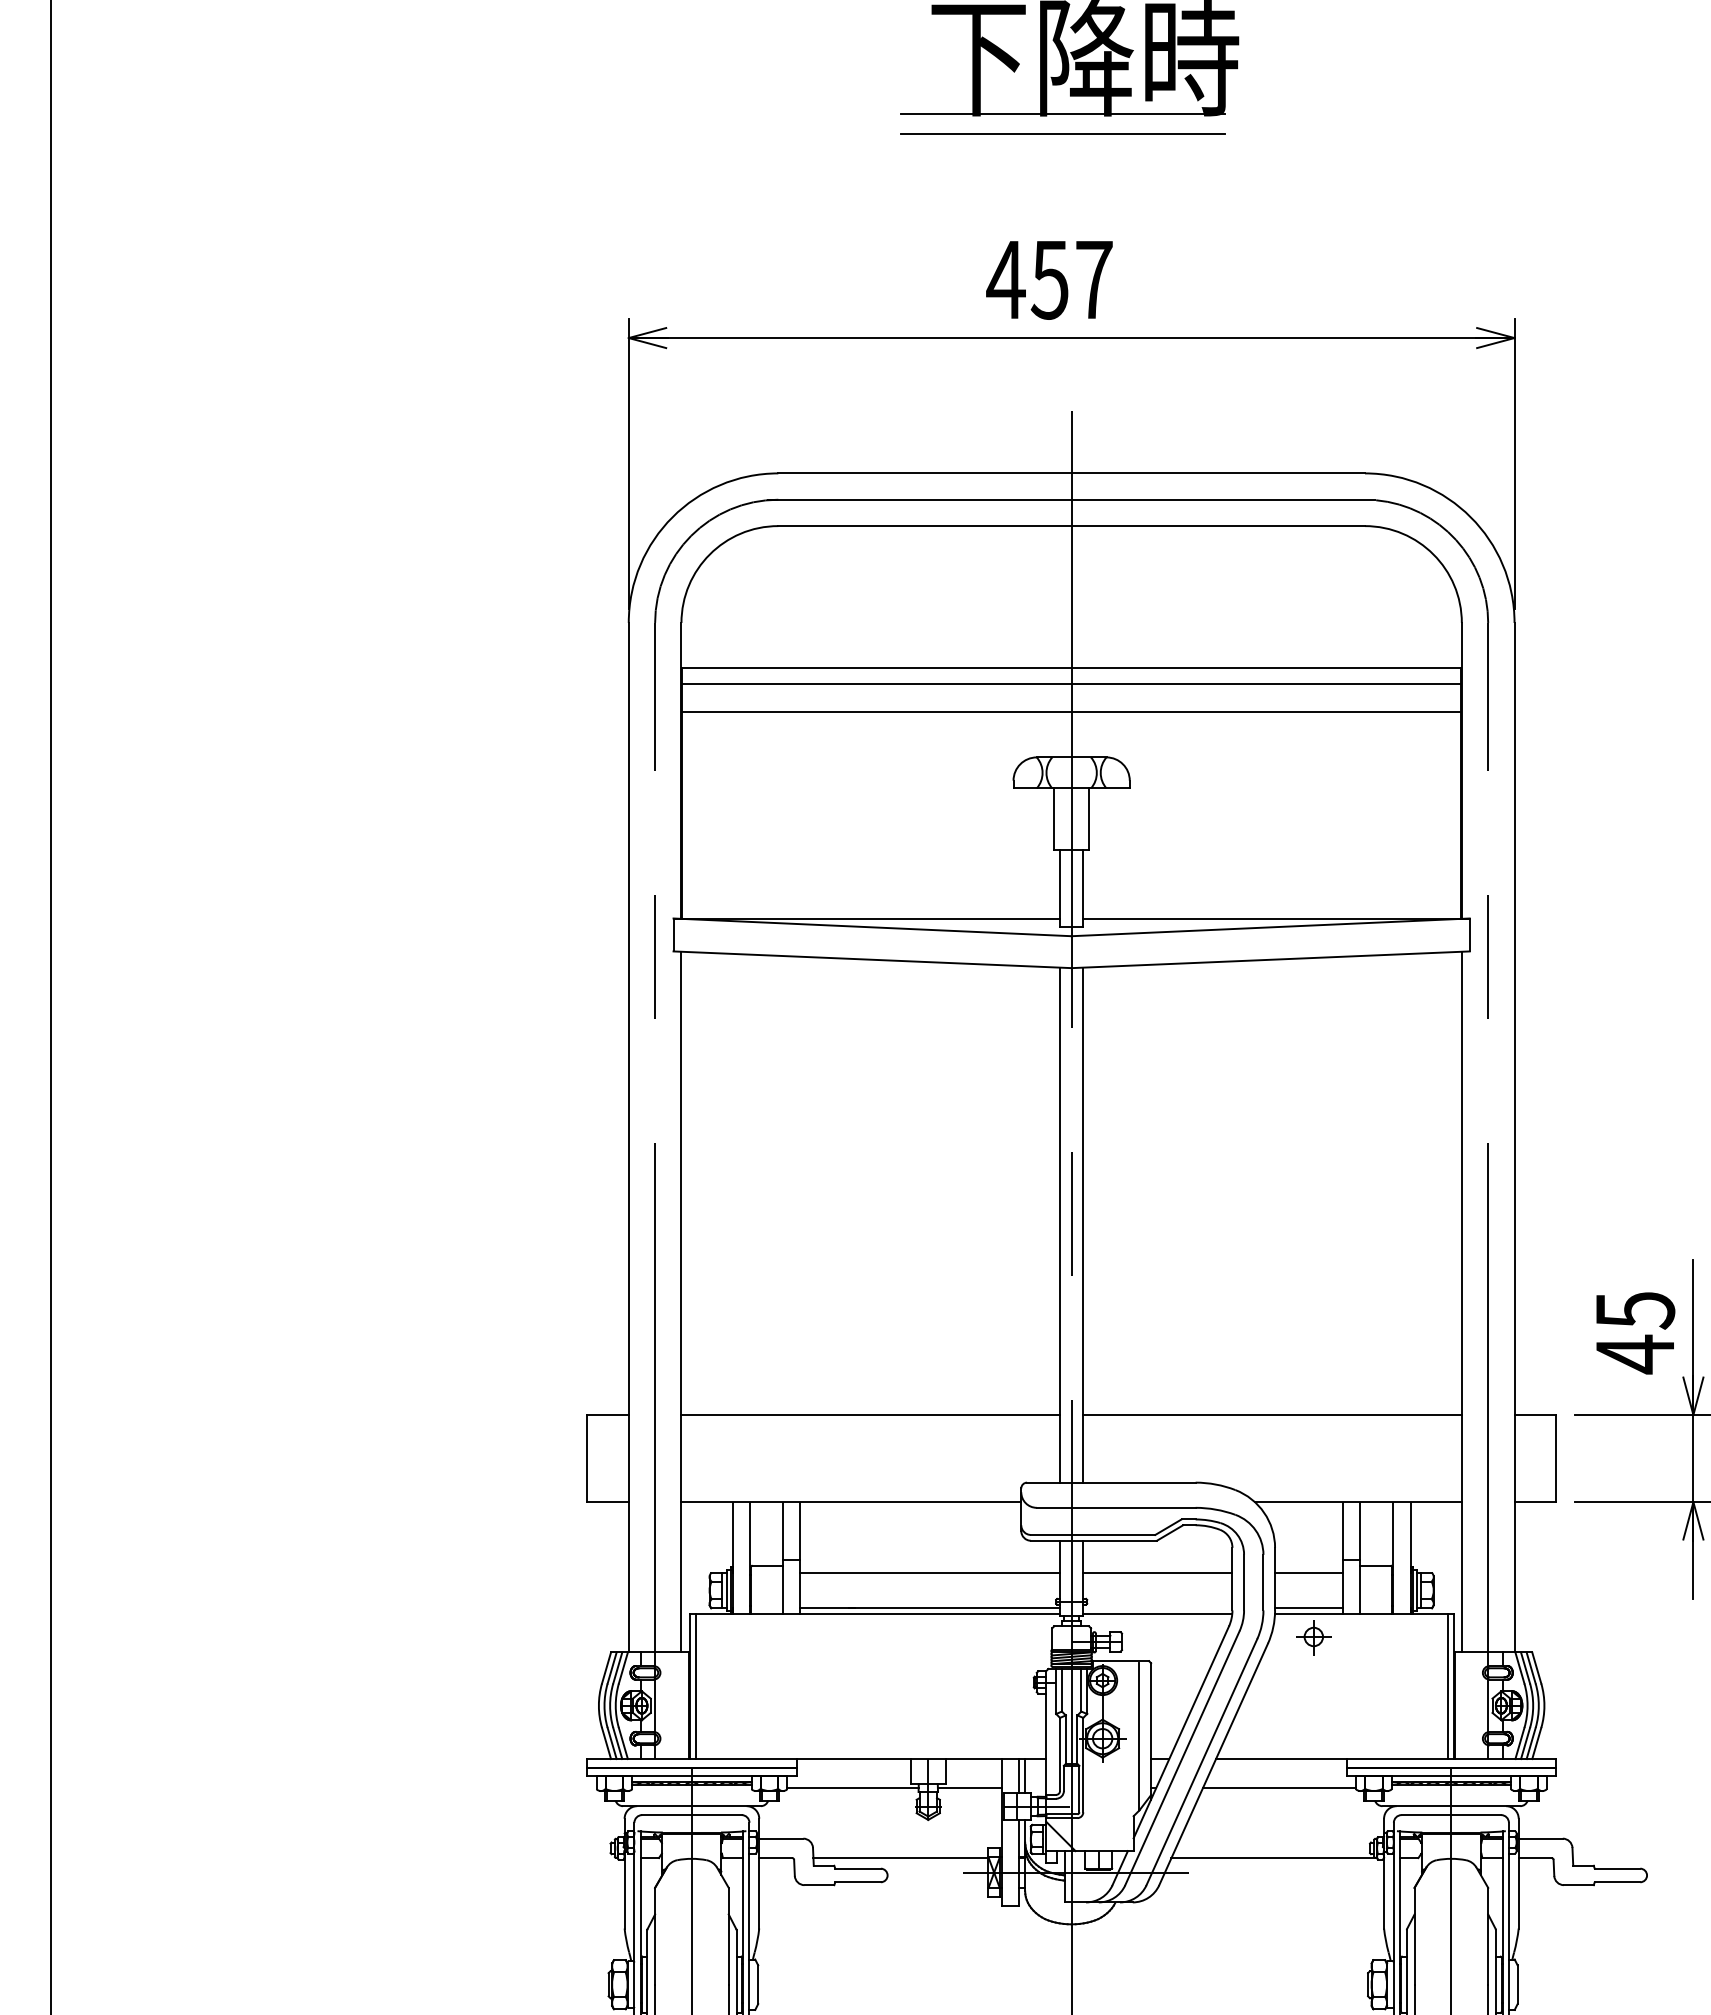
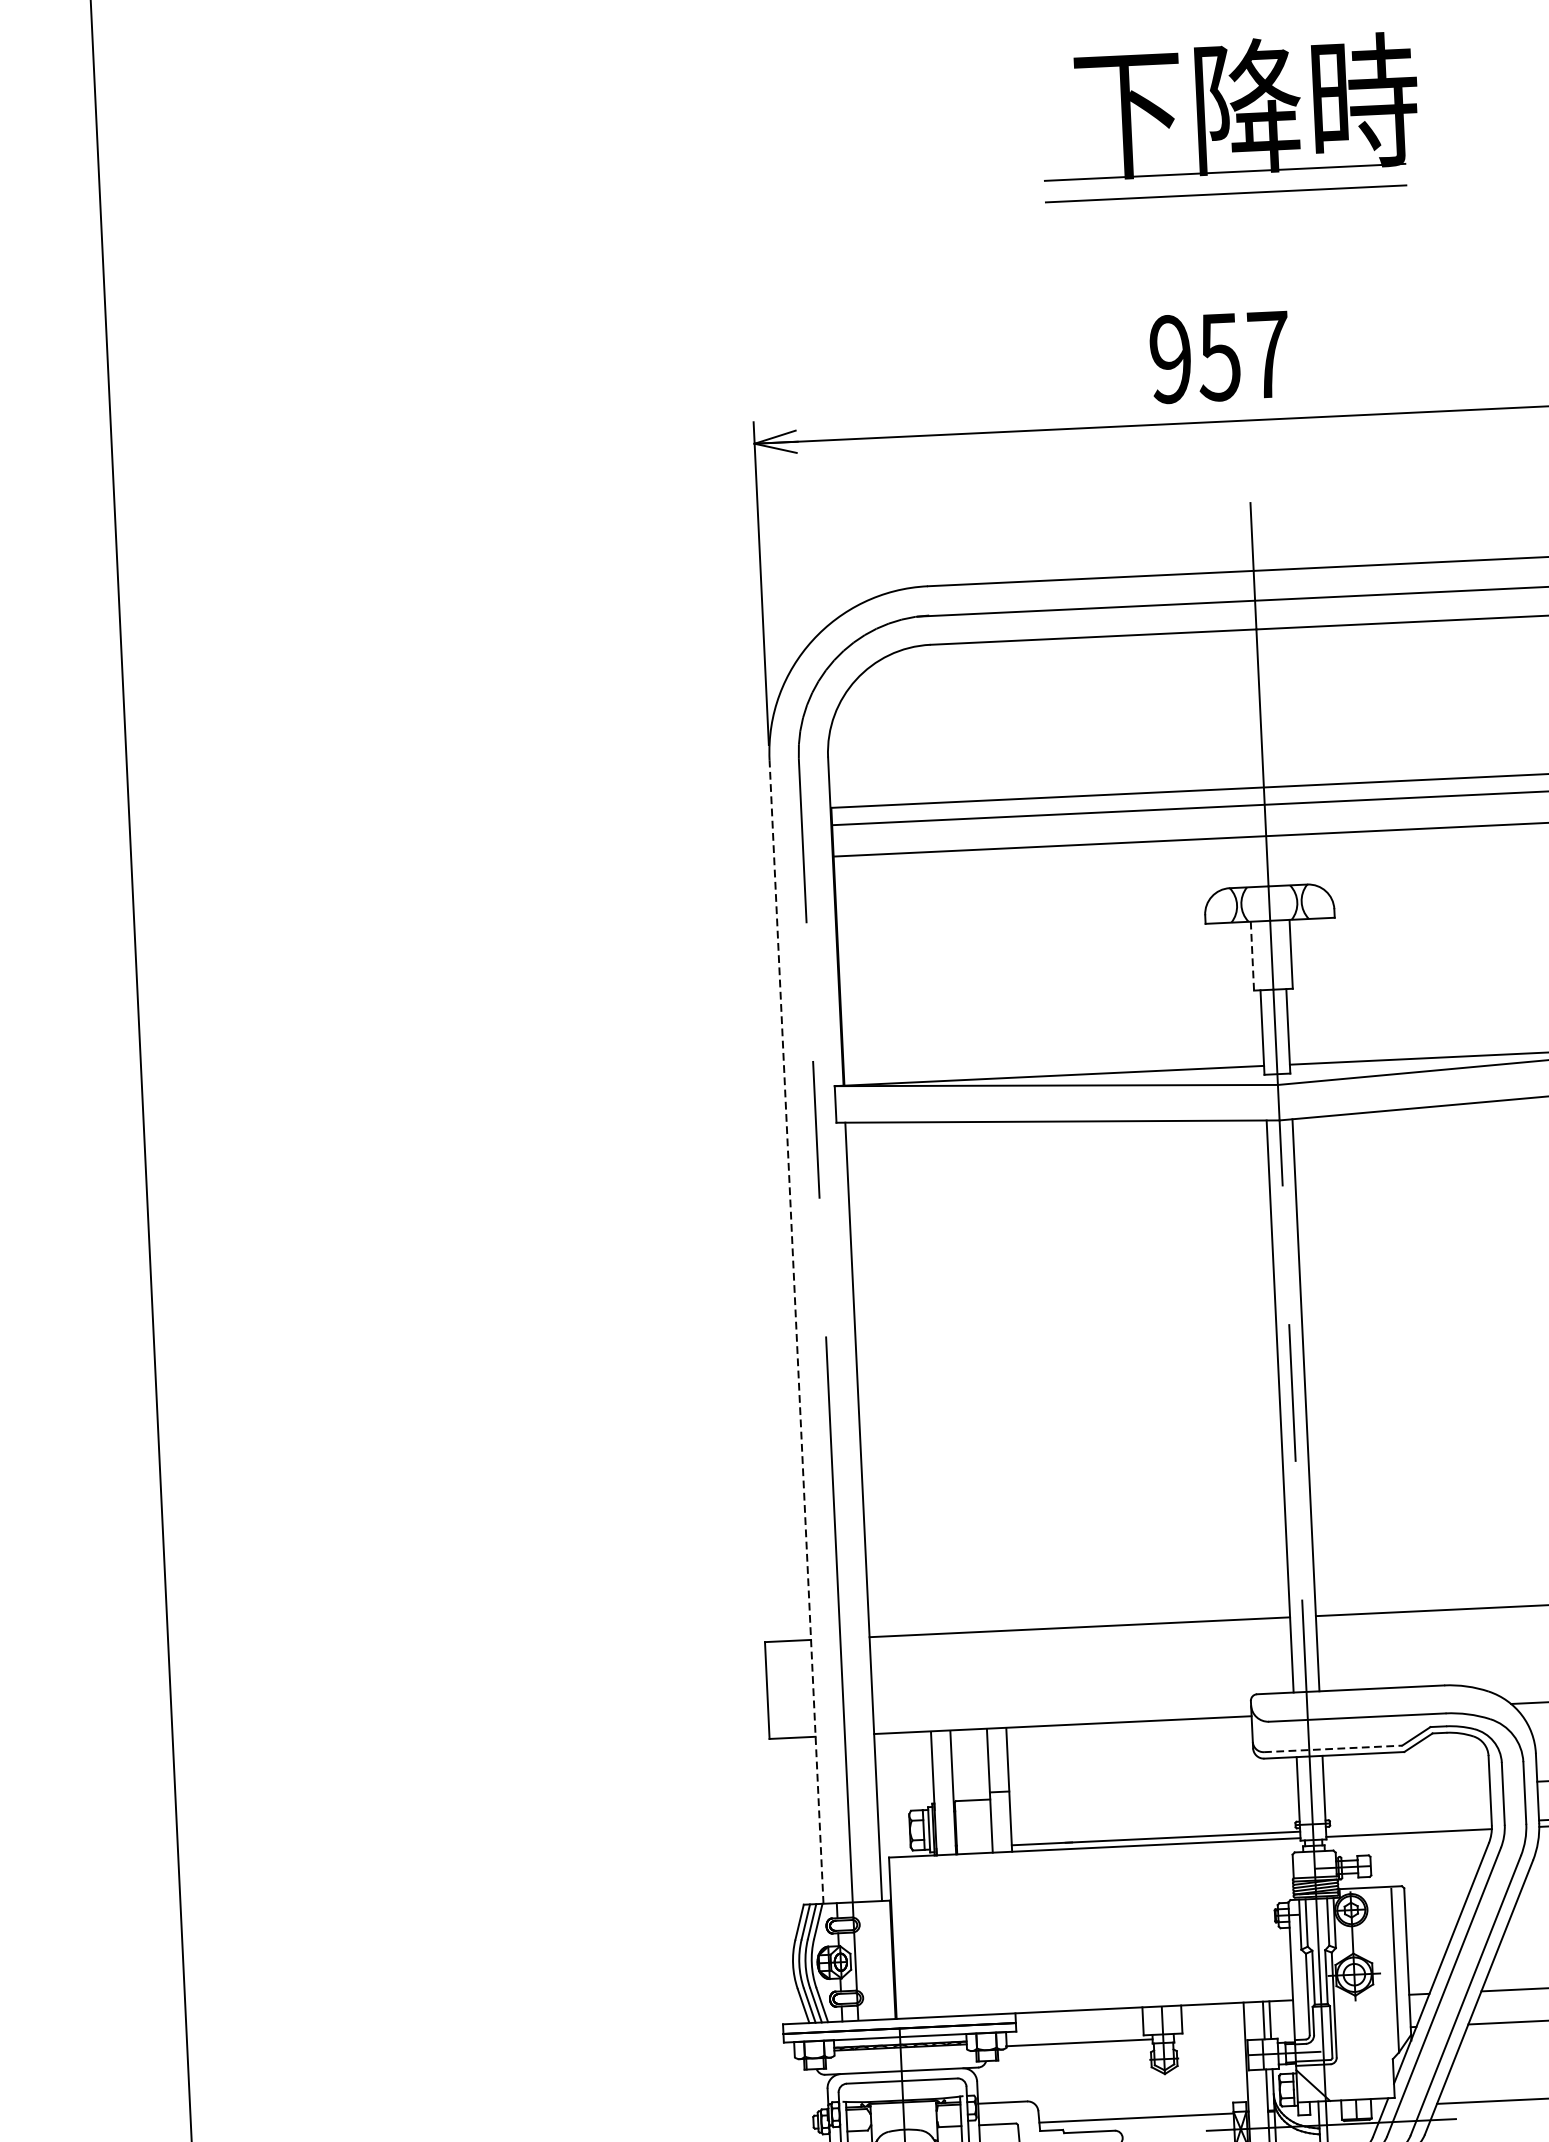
text: (1005, 279) -> (1170, 358), 457 -> 957
line: (1054, 819) -> (1252, 956), solid -> dashed
line: (628, 1137) -> (796, 1331), solid -> dashed
line: (1093, 1534) -> (1333, 1748), solid -> dashed
line: (930, 1573) -> (1154, 1800), removed
line: (1157, 1573) -> (1406, 1788), removed
line: (695, 1686) -> (899, 1938), removed
line: (969, 1788) -> (1209, 2037), removed

